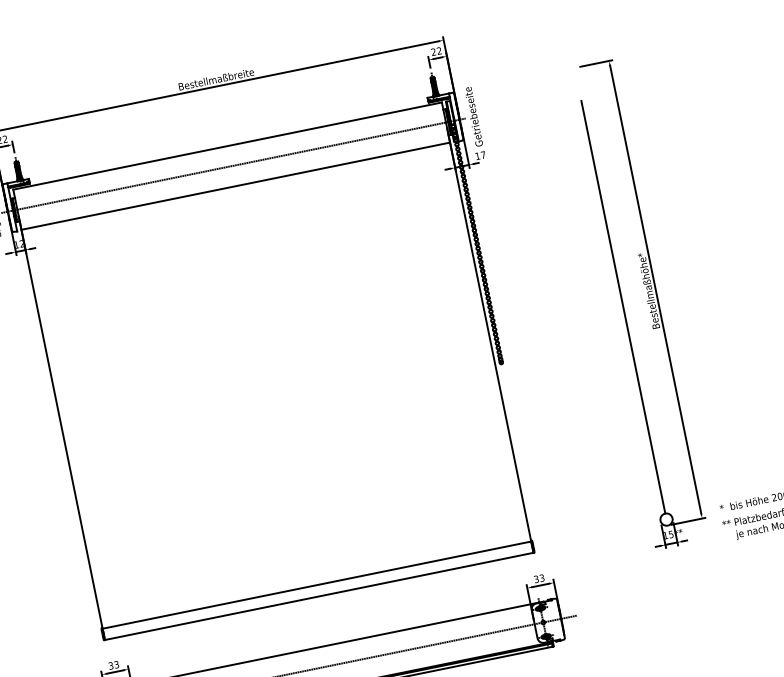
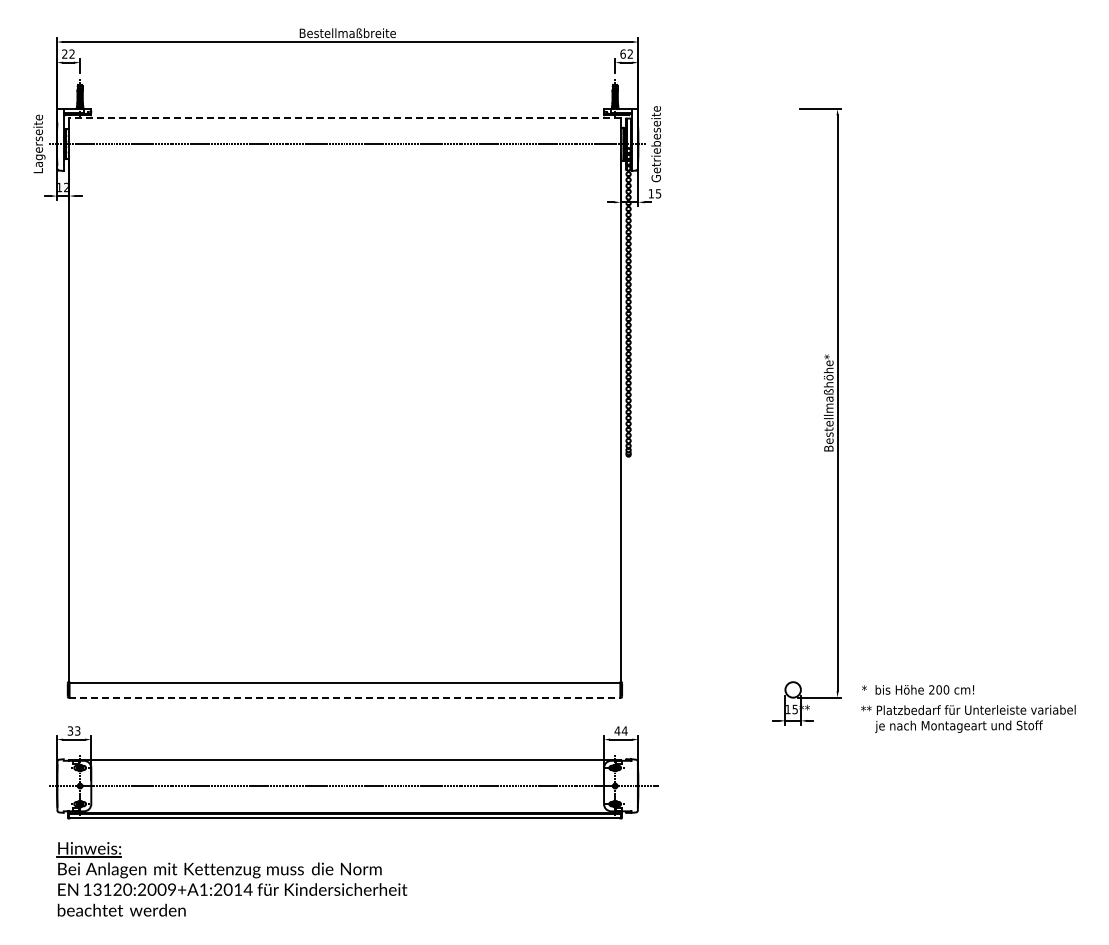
text: (433, 51) -> (622, 53), 22 -> 62
line: (227, 146) -> (344, 118), solid -> dashed
text: (483, 154) -> (658, 193), 17 -> 15
line: (235, 186) -> (344, 170), removed
line: (623, 306) -> (793, 416), removed
text: (538, 578) -> (620, 730), 33 -> 44
line: (318, 596) -> (344, 697), solid -> dashed

